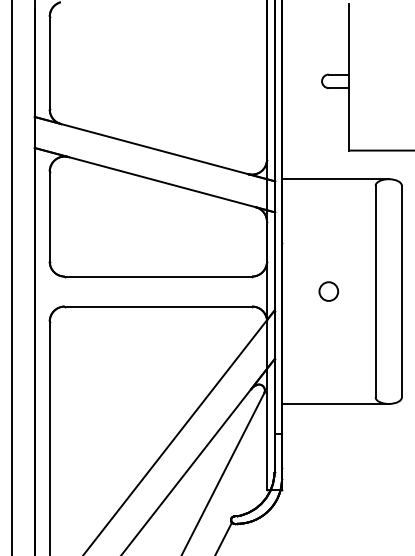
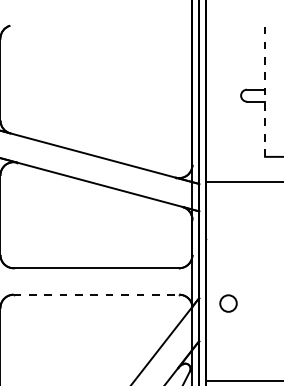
line: (349, 76) -> (265, 91), solid -> dashed
circle: (328, 291) -> (228, 303), moved
line: (158, 306) -> (96, 294), solid -> dashed

